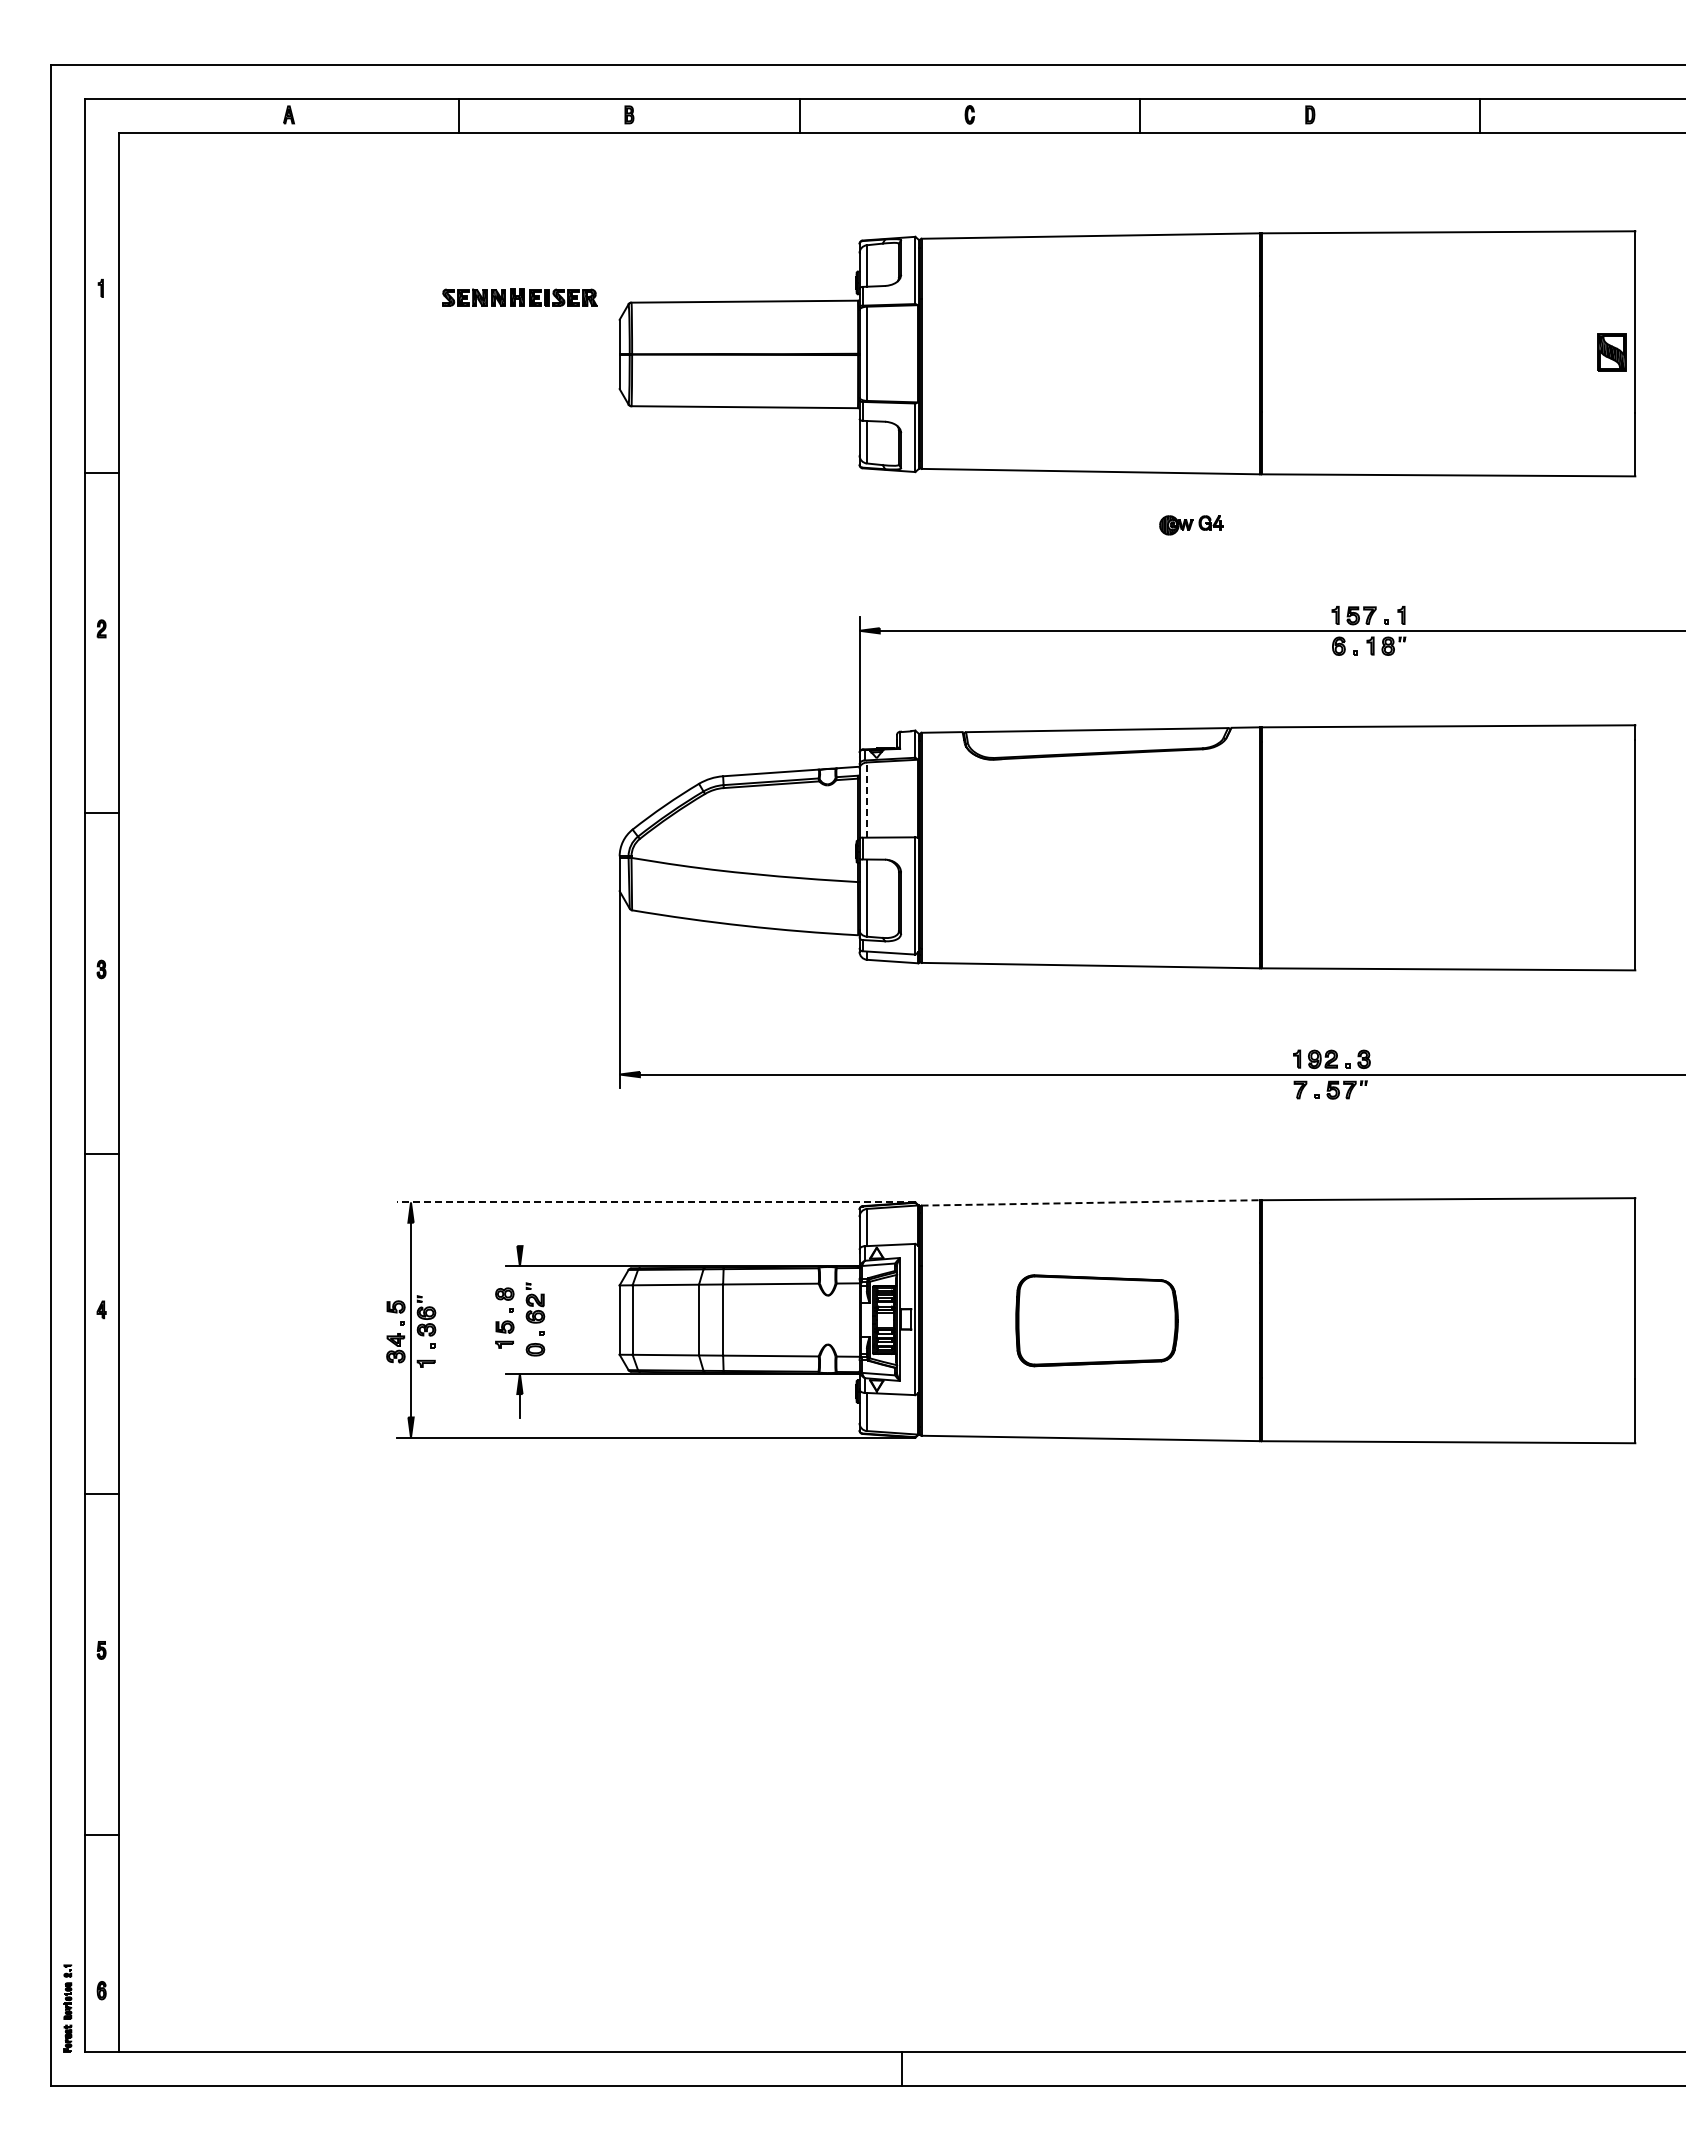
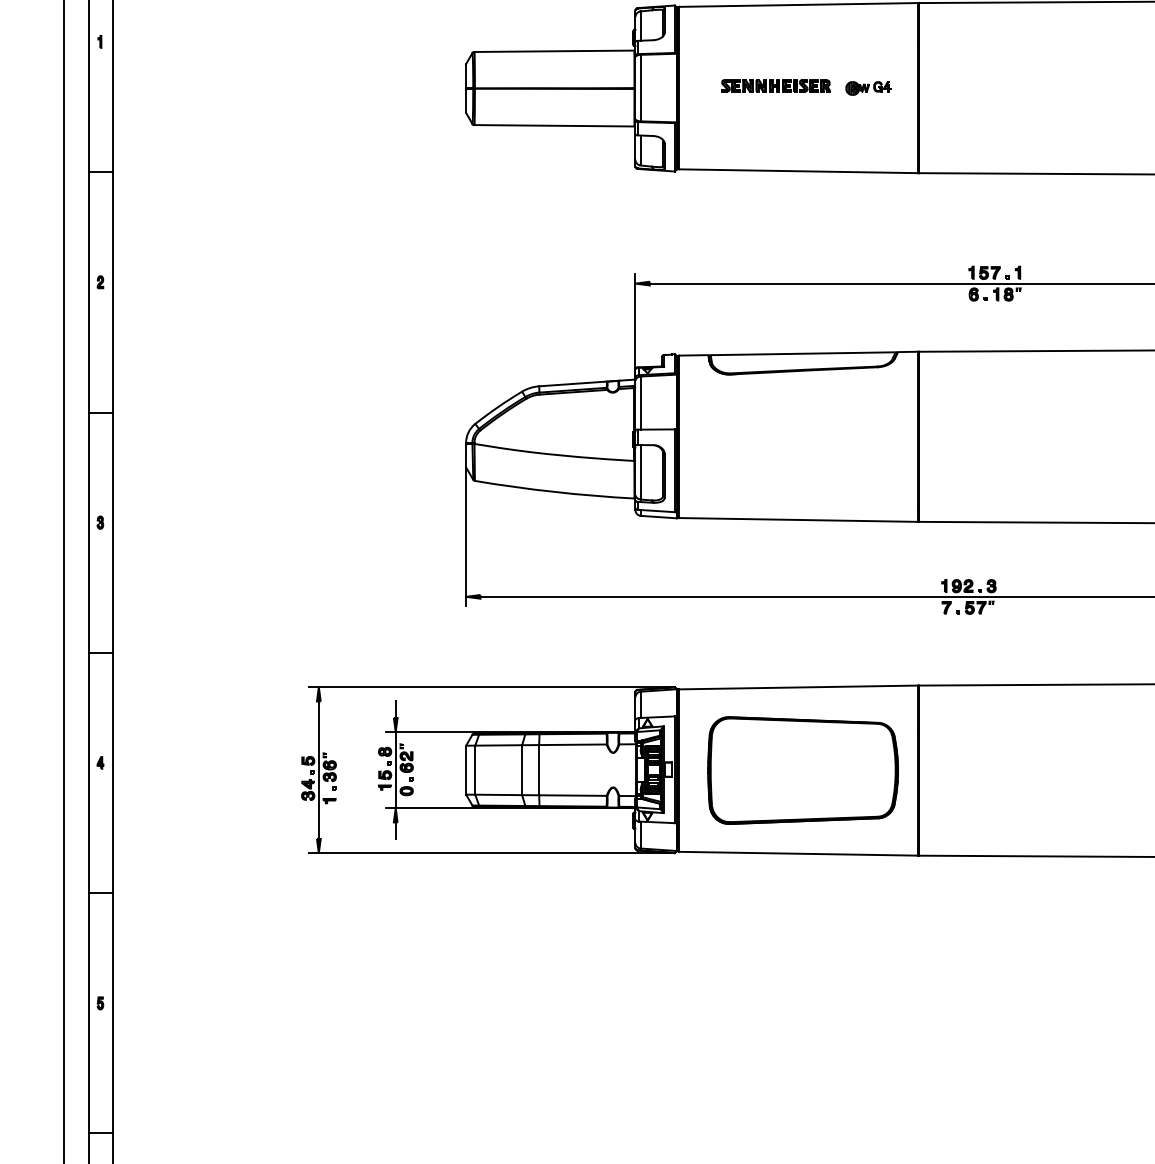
part: (519, 297) -> (775, 85), moved
part: (1191, 525) -> (868, 88), moved
line: (867, 800) -> (641, 403), dashed -> solid
line: (656, 1202) -> (492, 687), dashed -> solid
line: (1091, 1202) -> (799, 687), dashed -> solid
line: (519, 1234) -> (395, 709), added
line: (519, 1319) -> (395, 769), added
part: (1096, 1320) -> (802, 770), size x1.67

